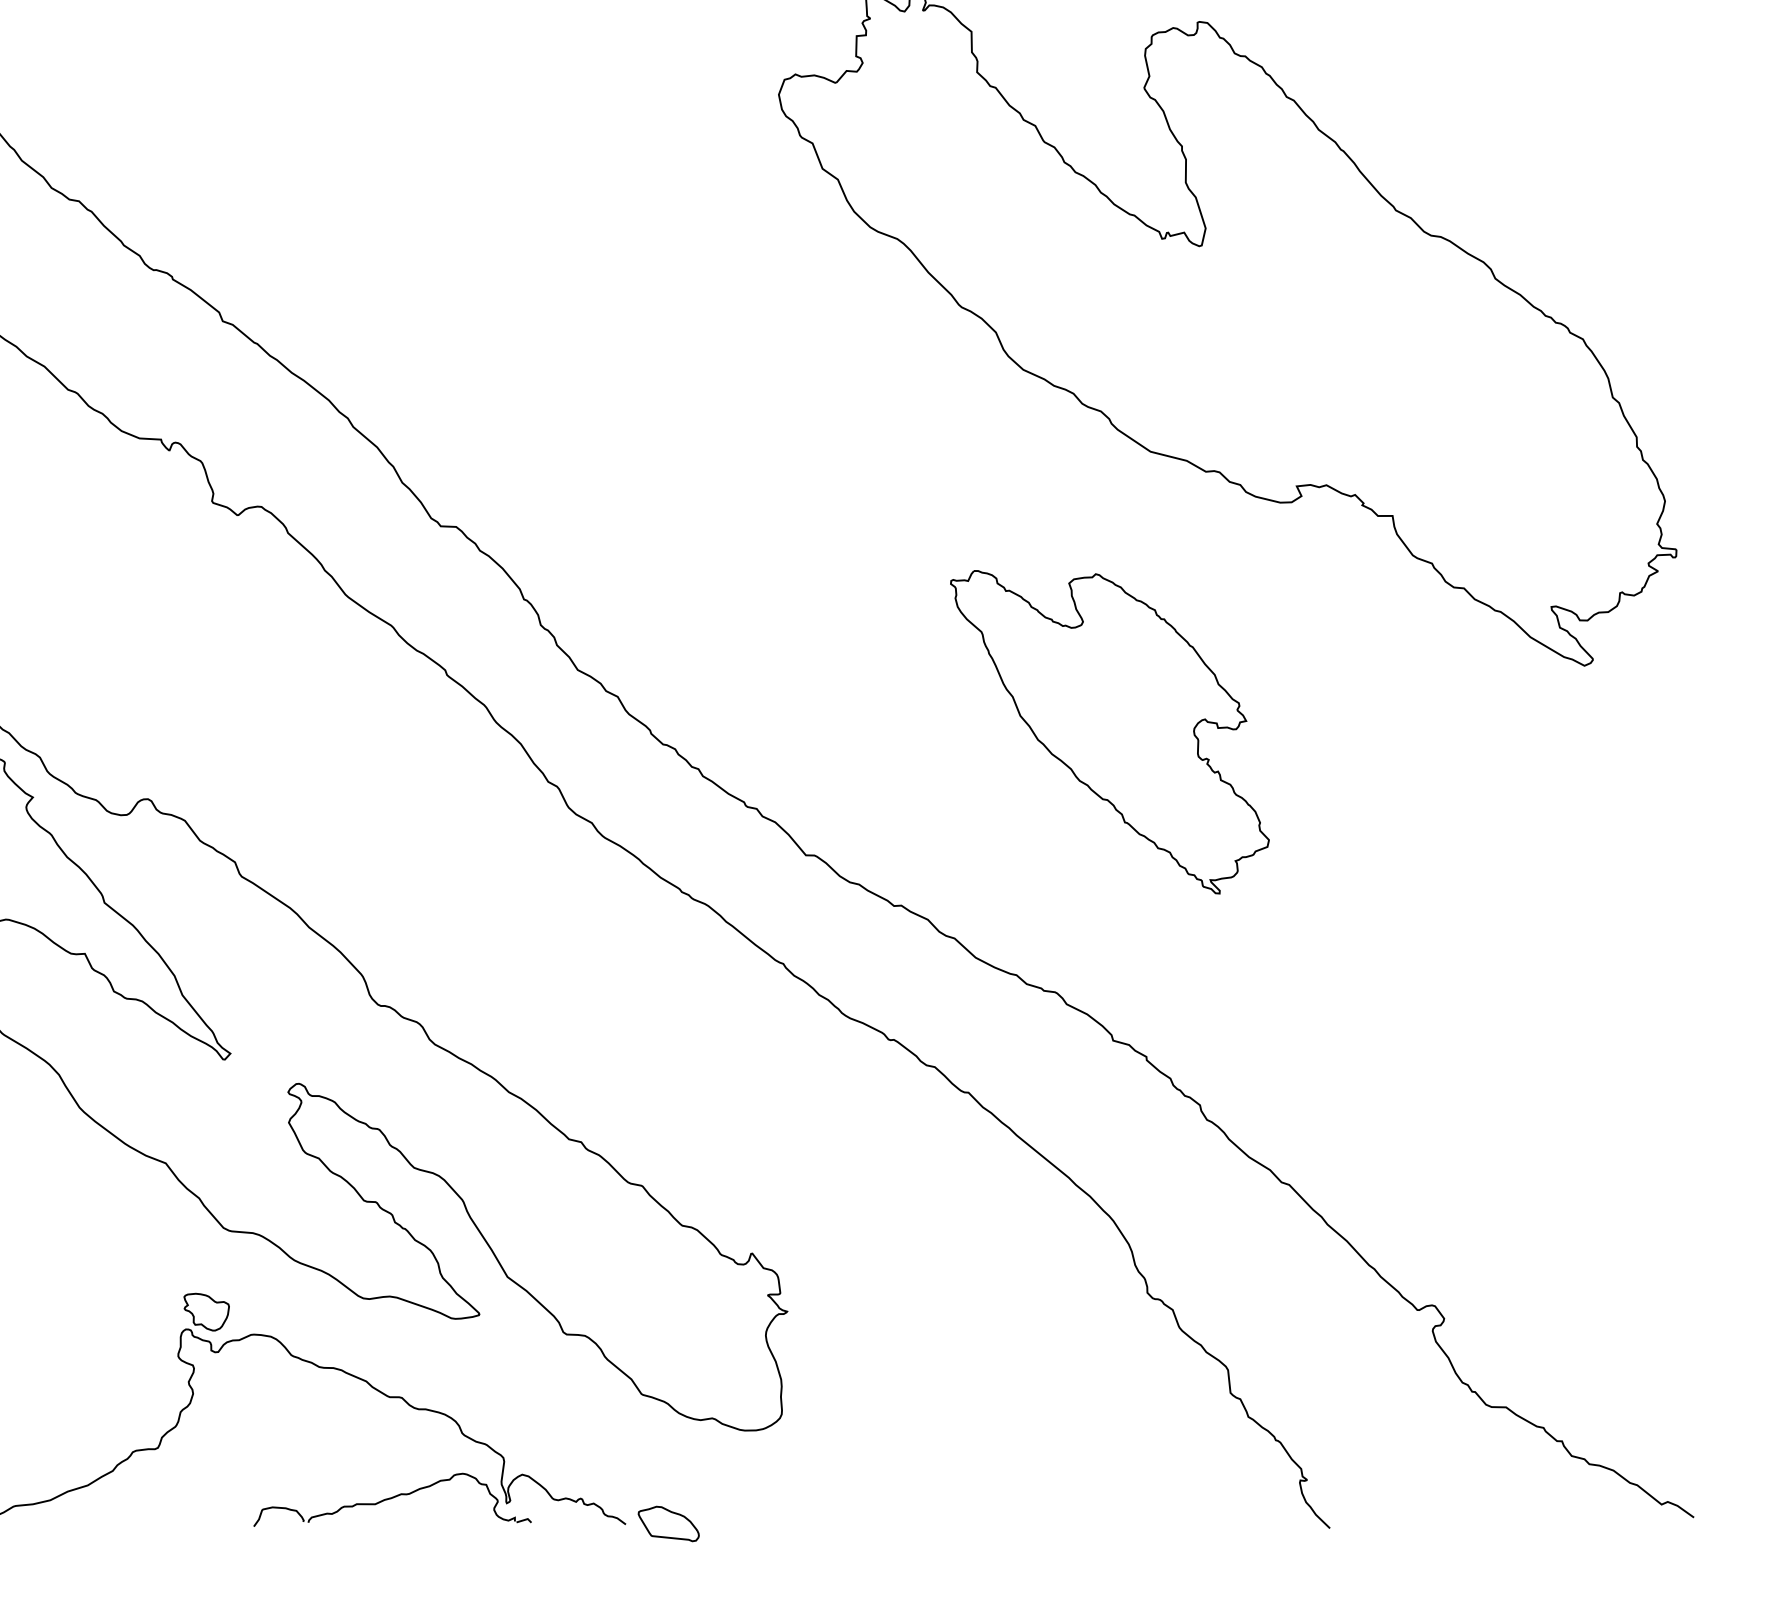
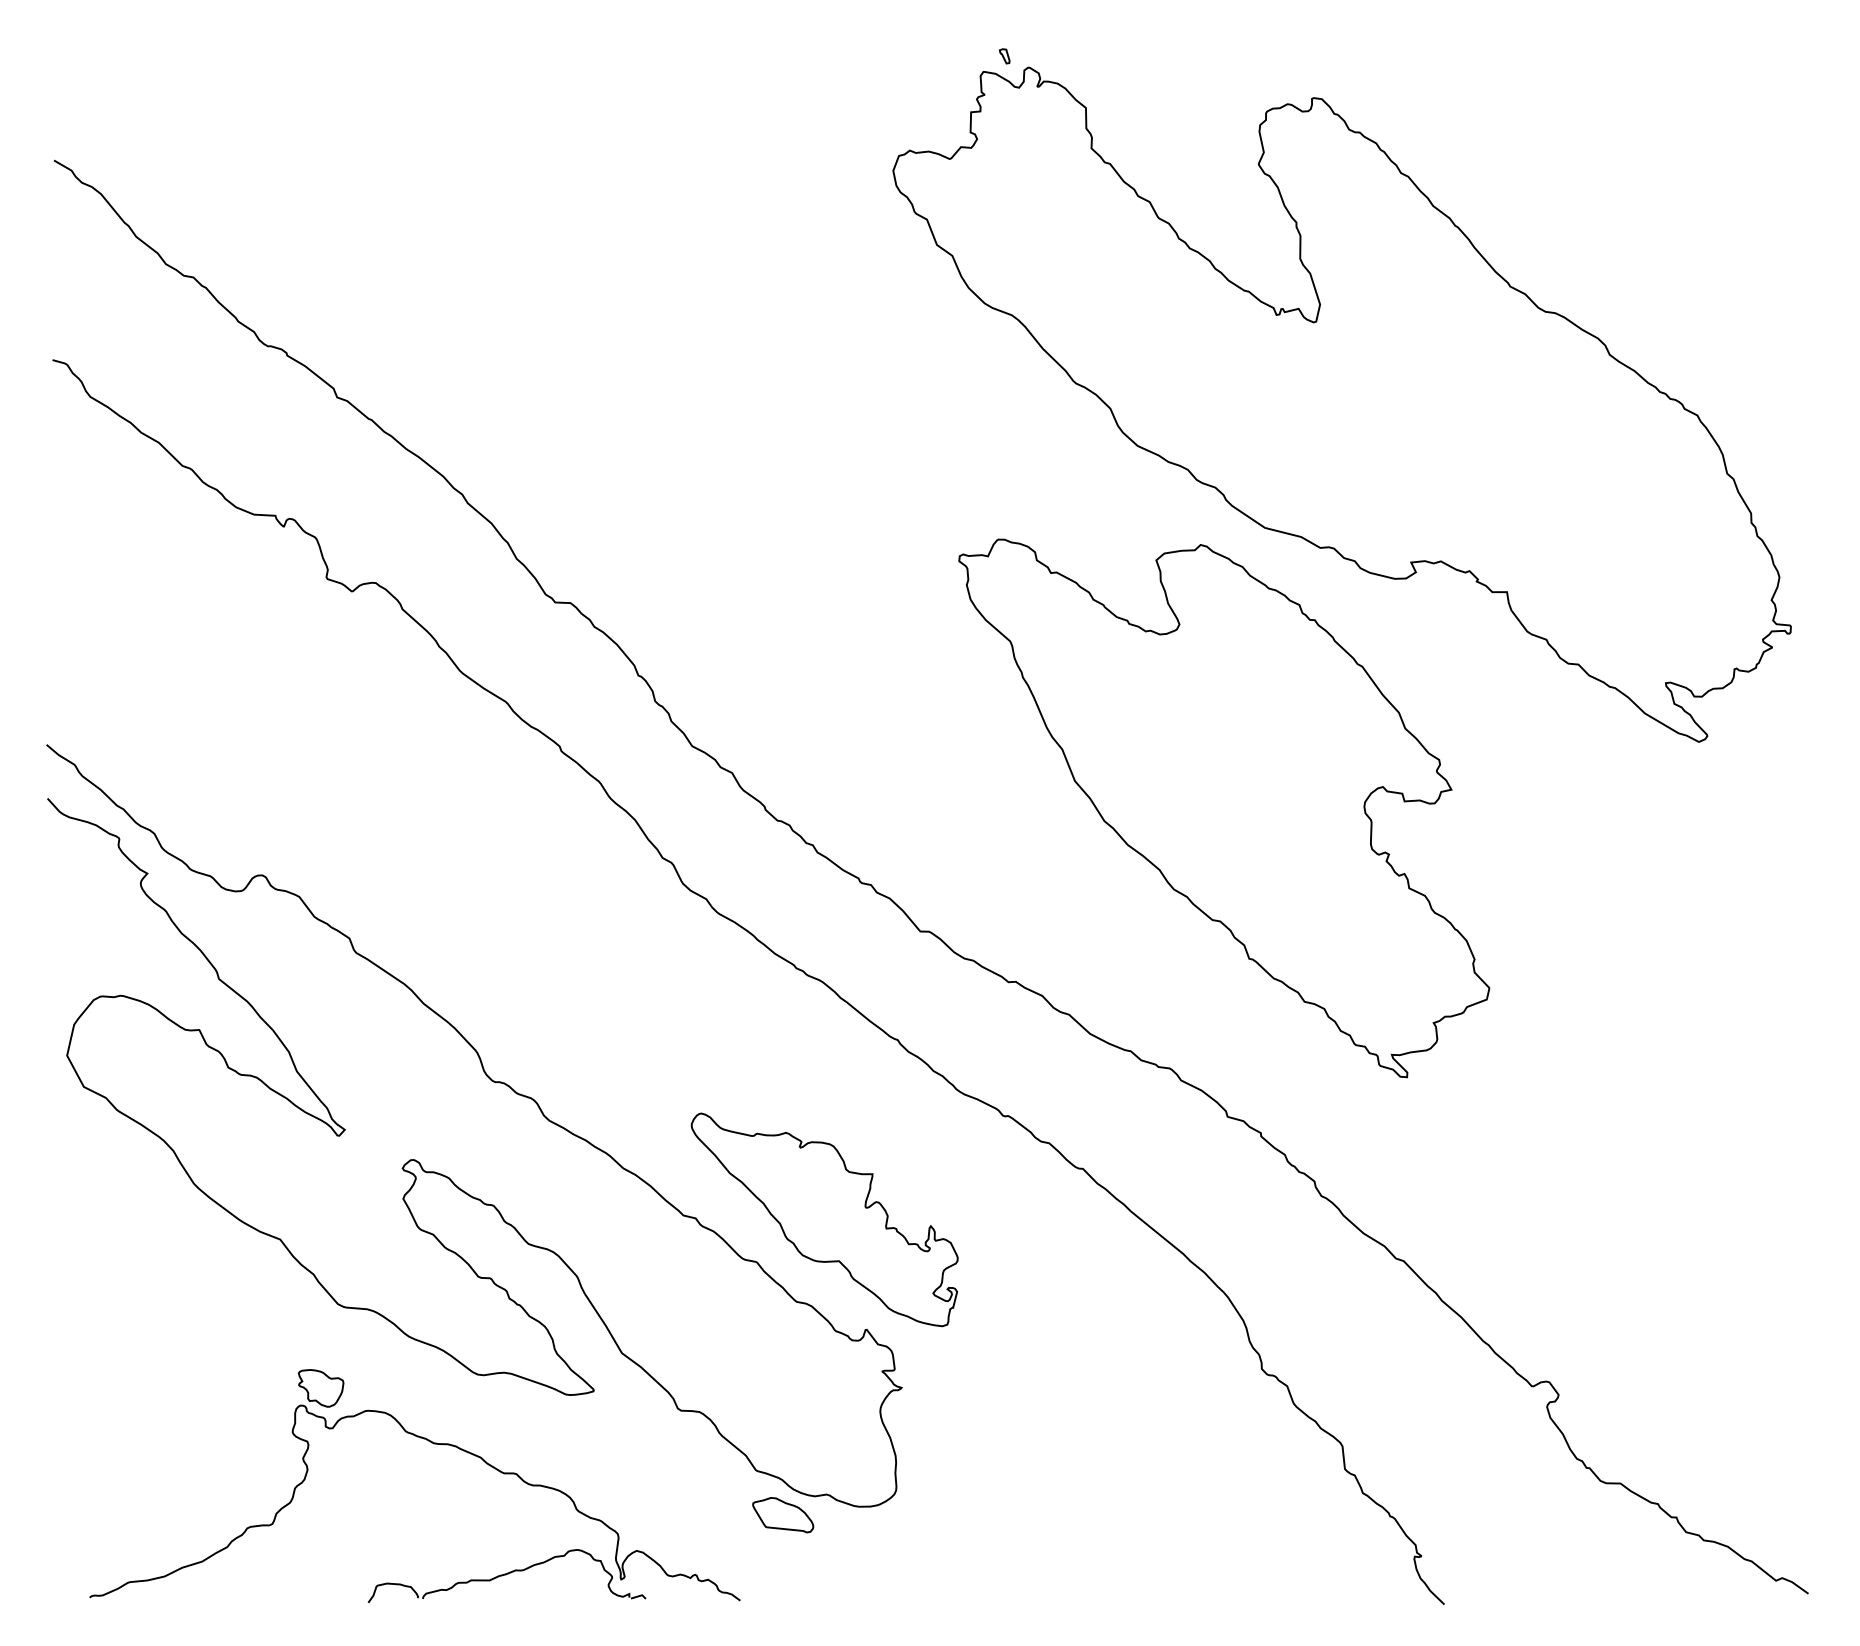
part: (1110, 732) -> (1224, 808), size x1.67
part: (710, 1143) -> (824, 1219), added
part: (669, 1524) -> (783, 1515), moved

